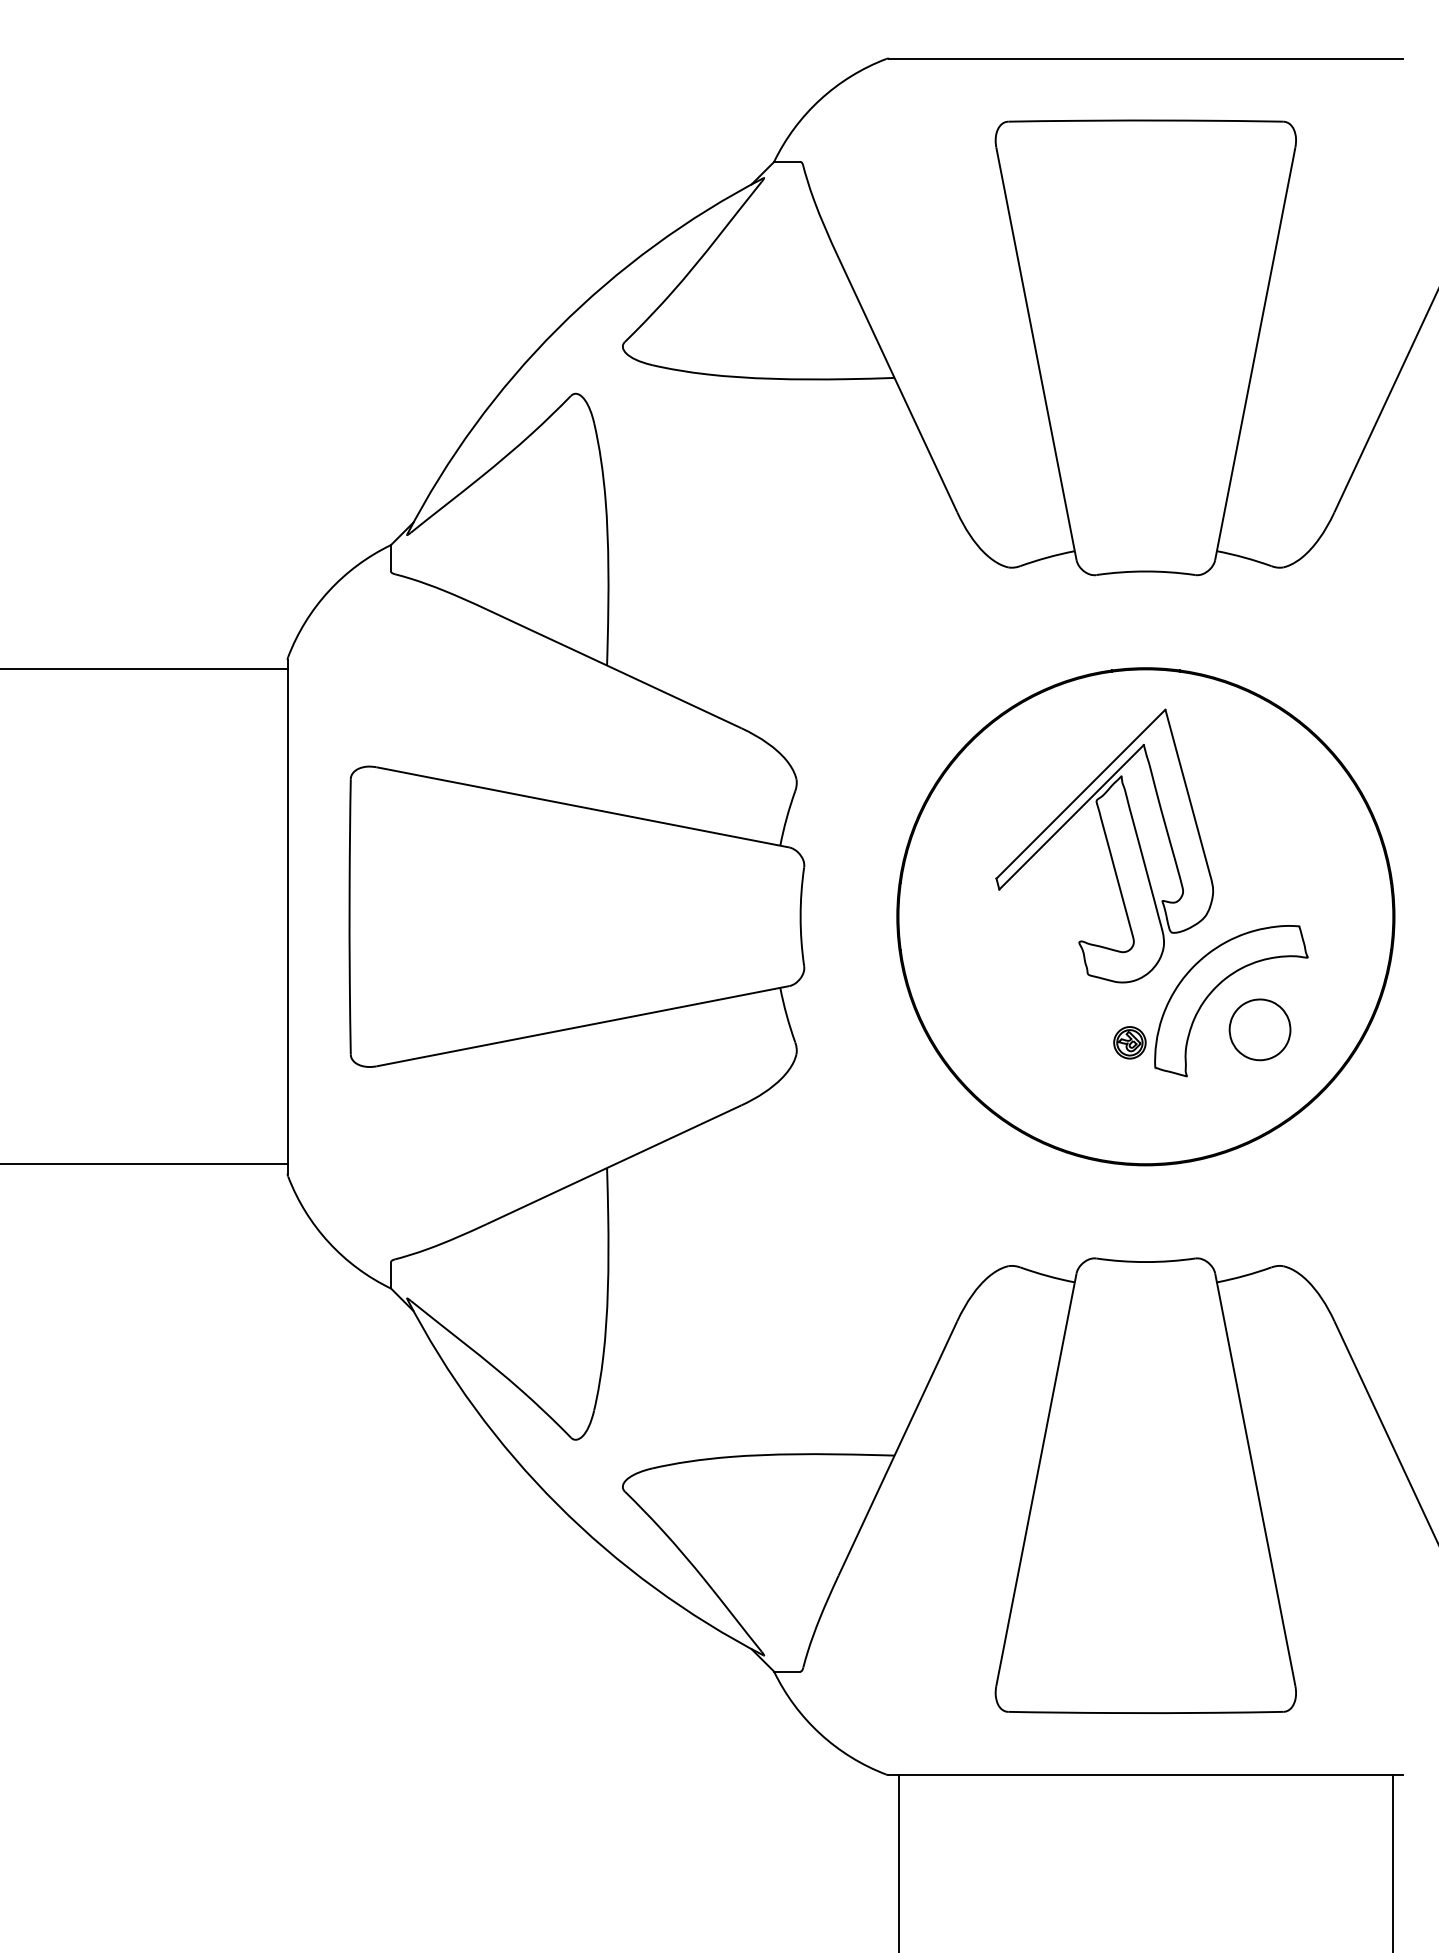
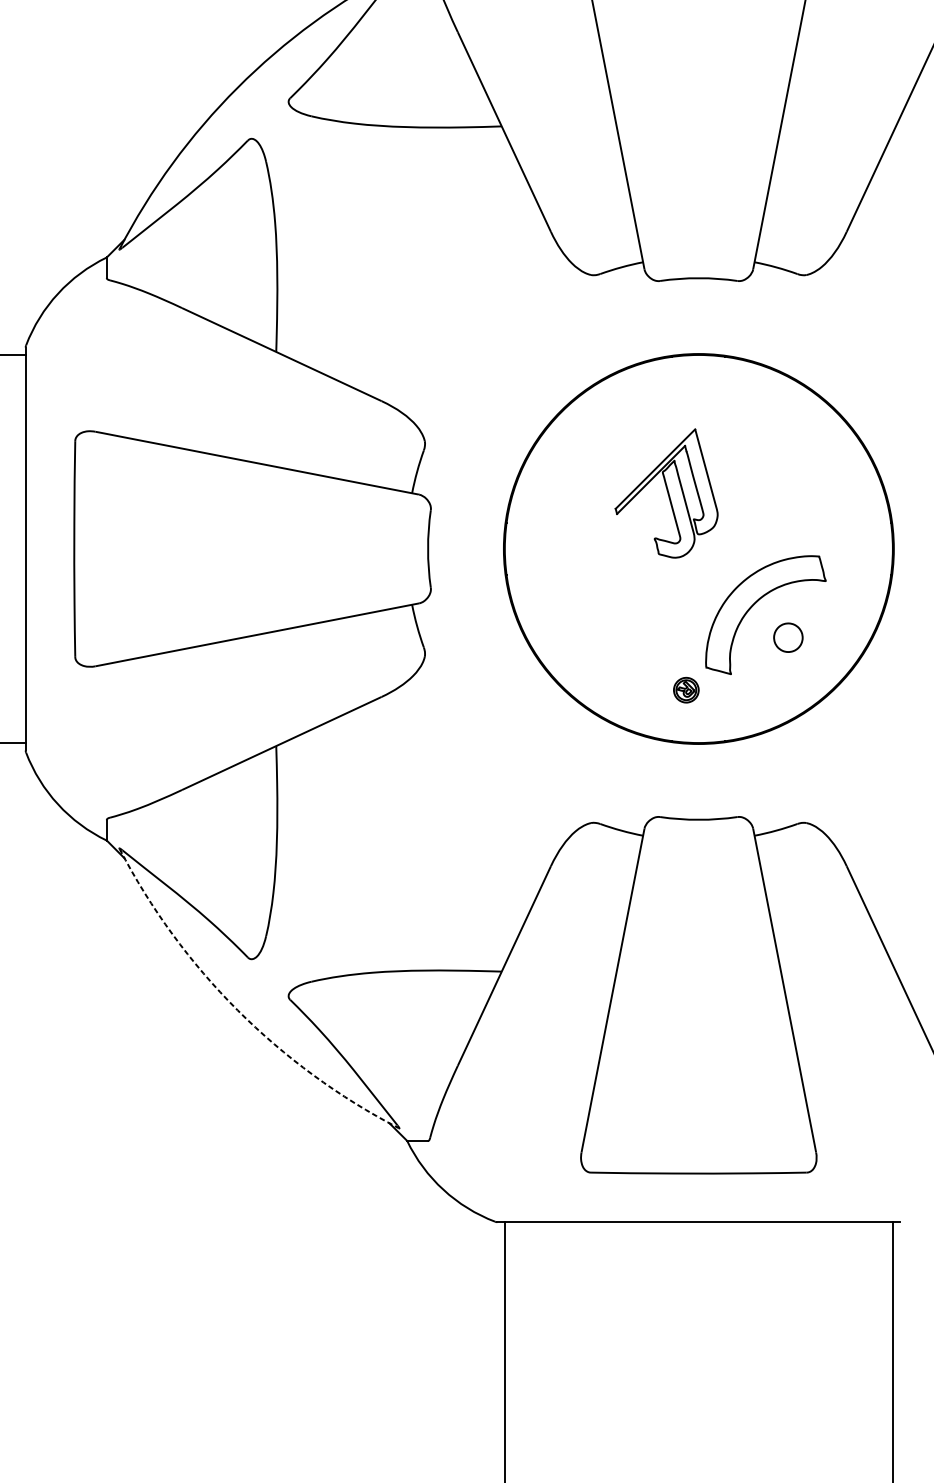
part: (1104, 845) -> (666, 493), size x0.6
part: (1259, 1029) -> (787, 637), size x0.6
part: (1129, 1042) -> (686, 689), moved
arc: (557, 1504) -> (237, 1009), solid -> dashed

